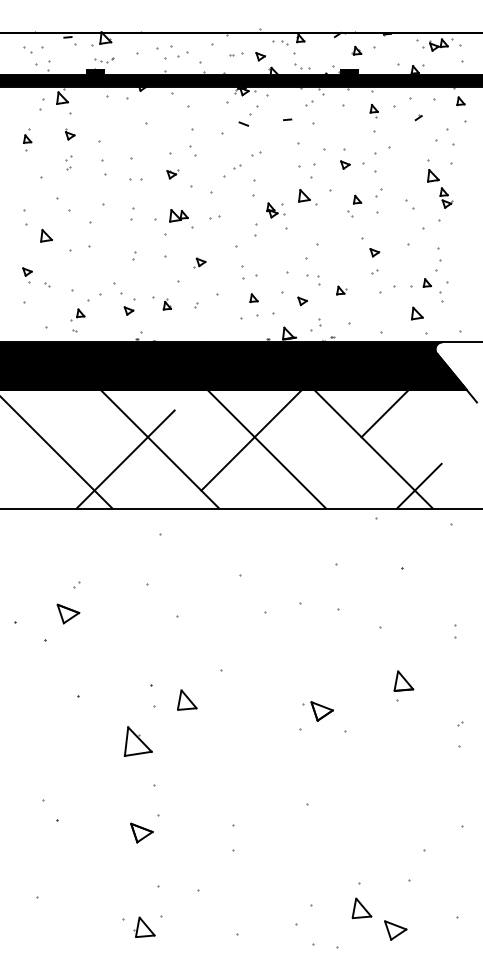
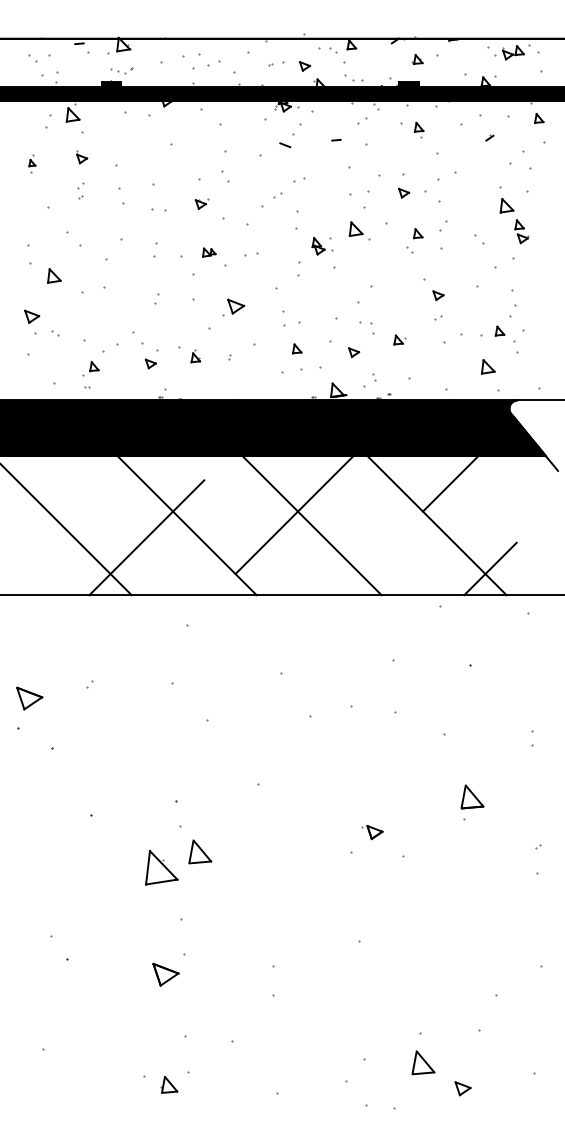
part: (373, 111) -> (418, 130), moved
part: (27, 139) -> (32, 163), size x0.7
part: (178, 215) -> (208, 252), size x0.6
part: (199, 262) -> (233, 307), size x1.6
part: (27, 275) -> (32, 322), size x1.4
part: (68, 613) -> (29, 697), moved
part: (187, 699) -> (200, 851), moved
part: (317, 711) -> (371, 832), size x0.6
part: (144, 926) -> (169, 1084), size x0.7
part: (395, 930) -> (462, 1088), size x0.6

